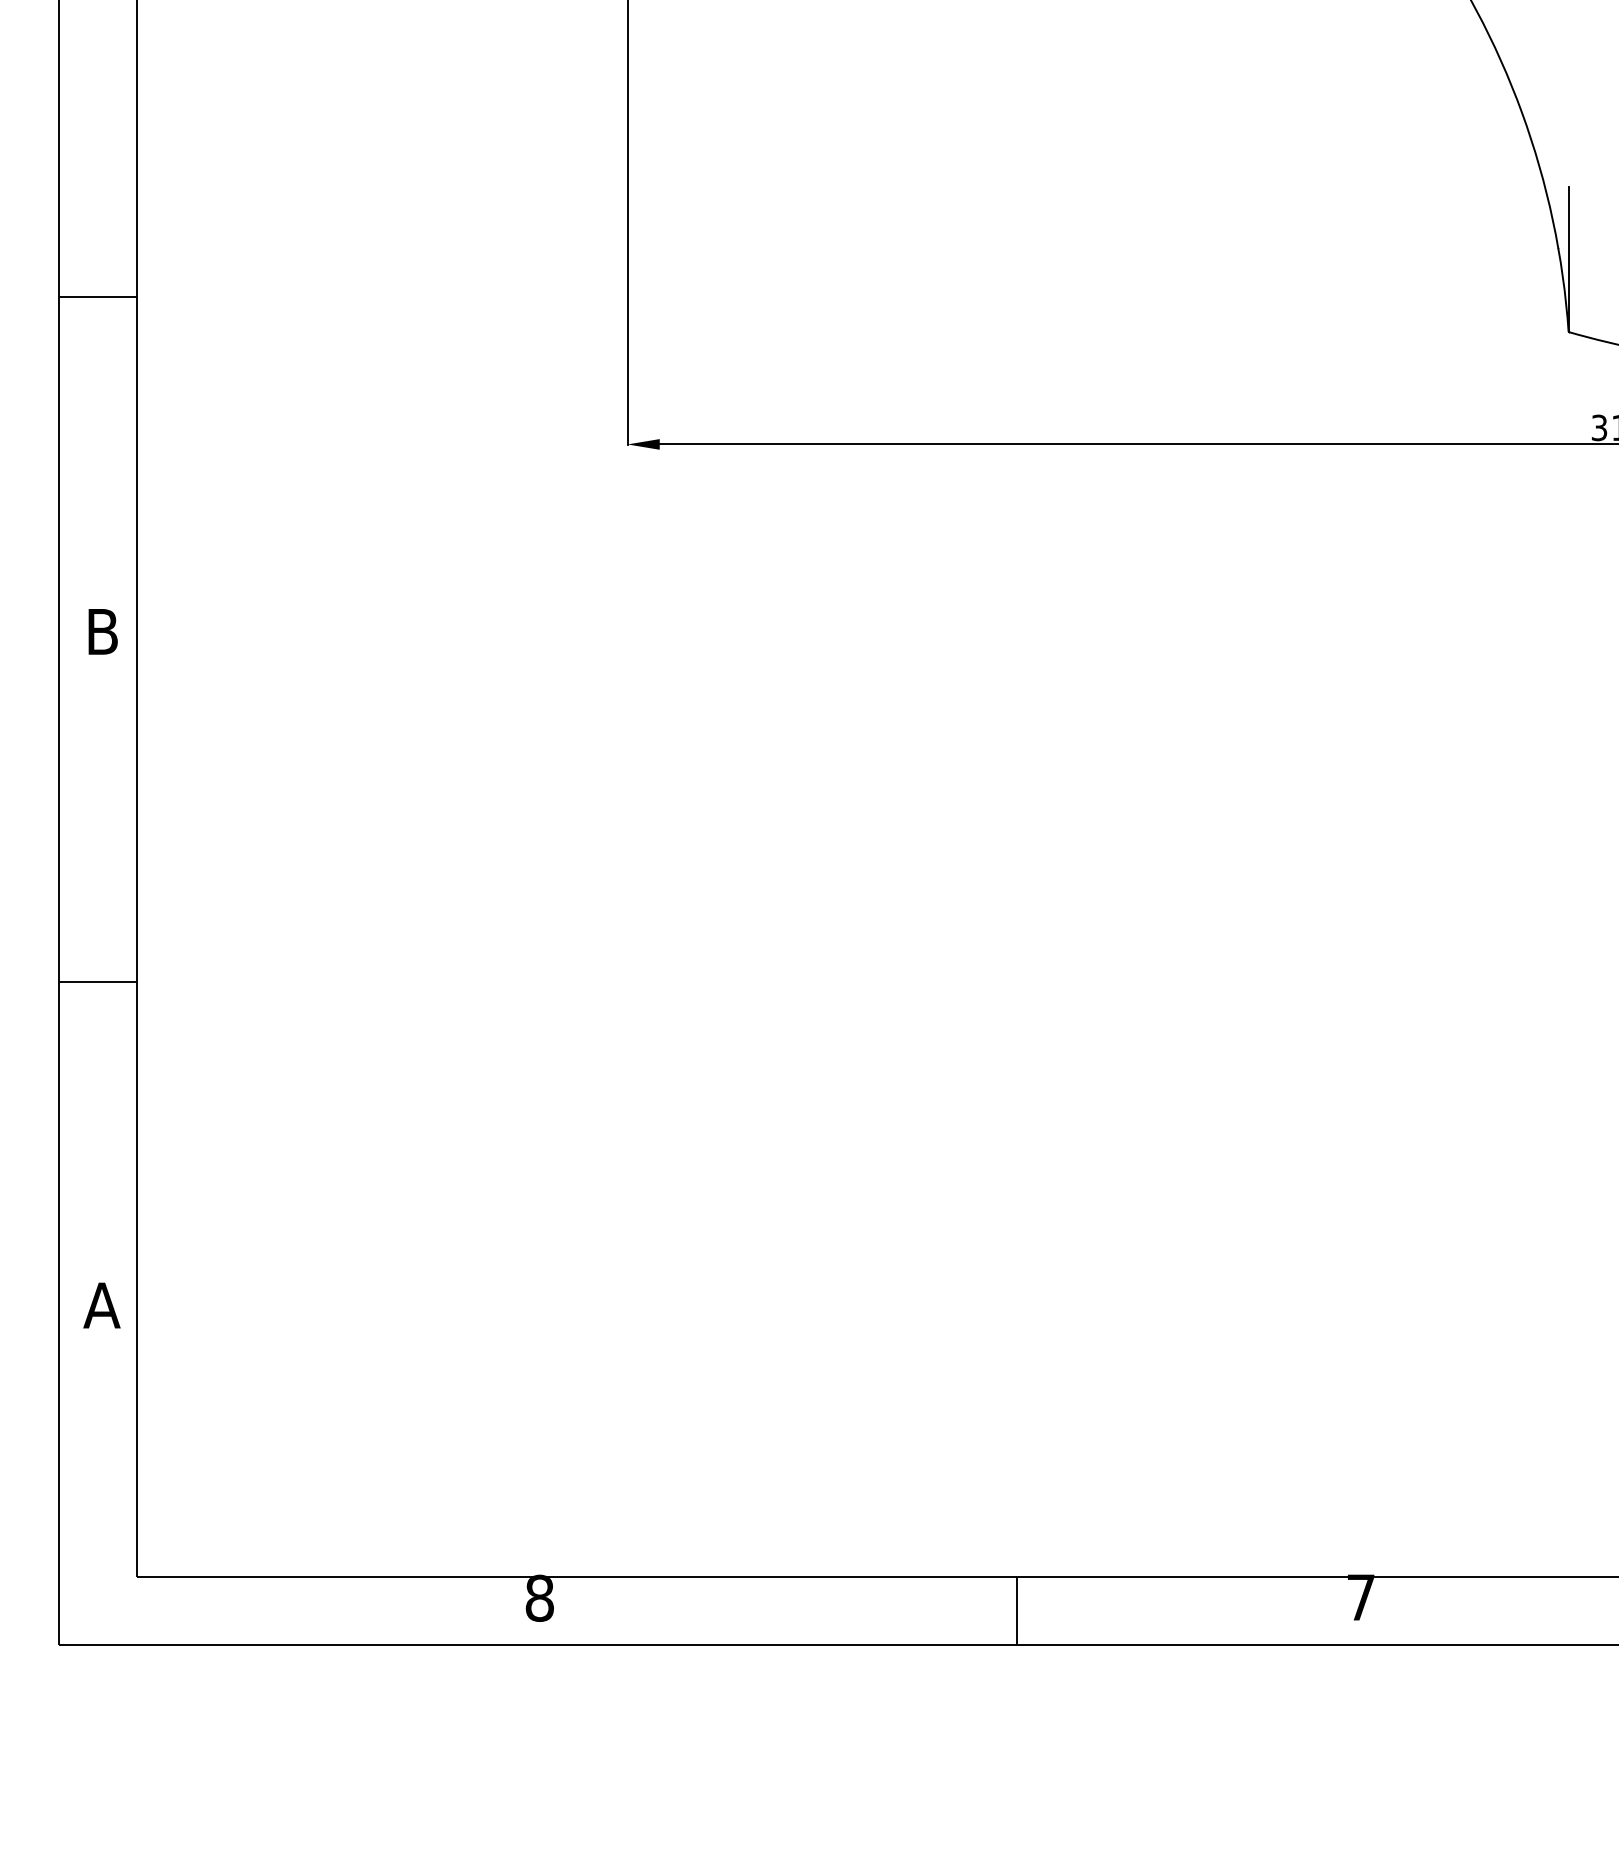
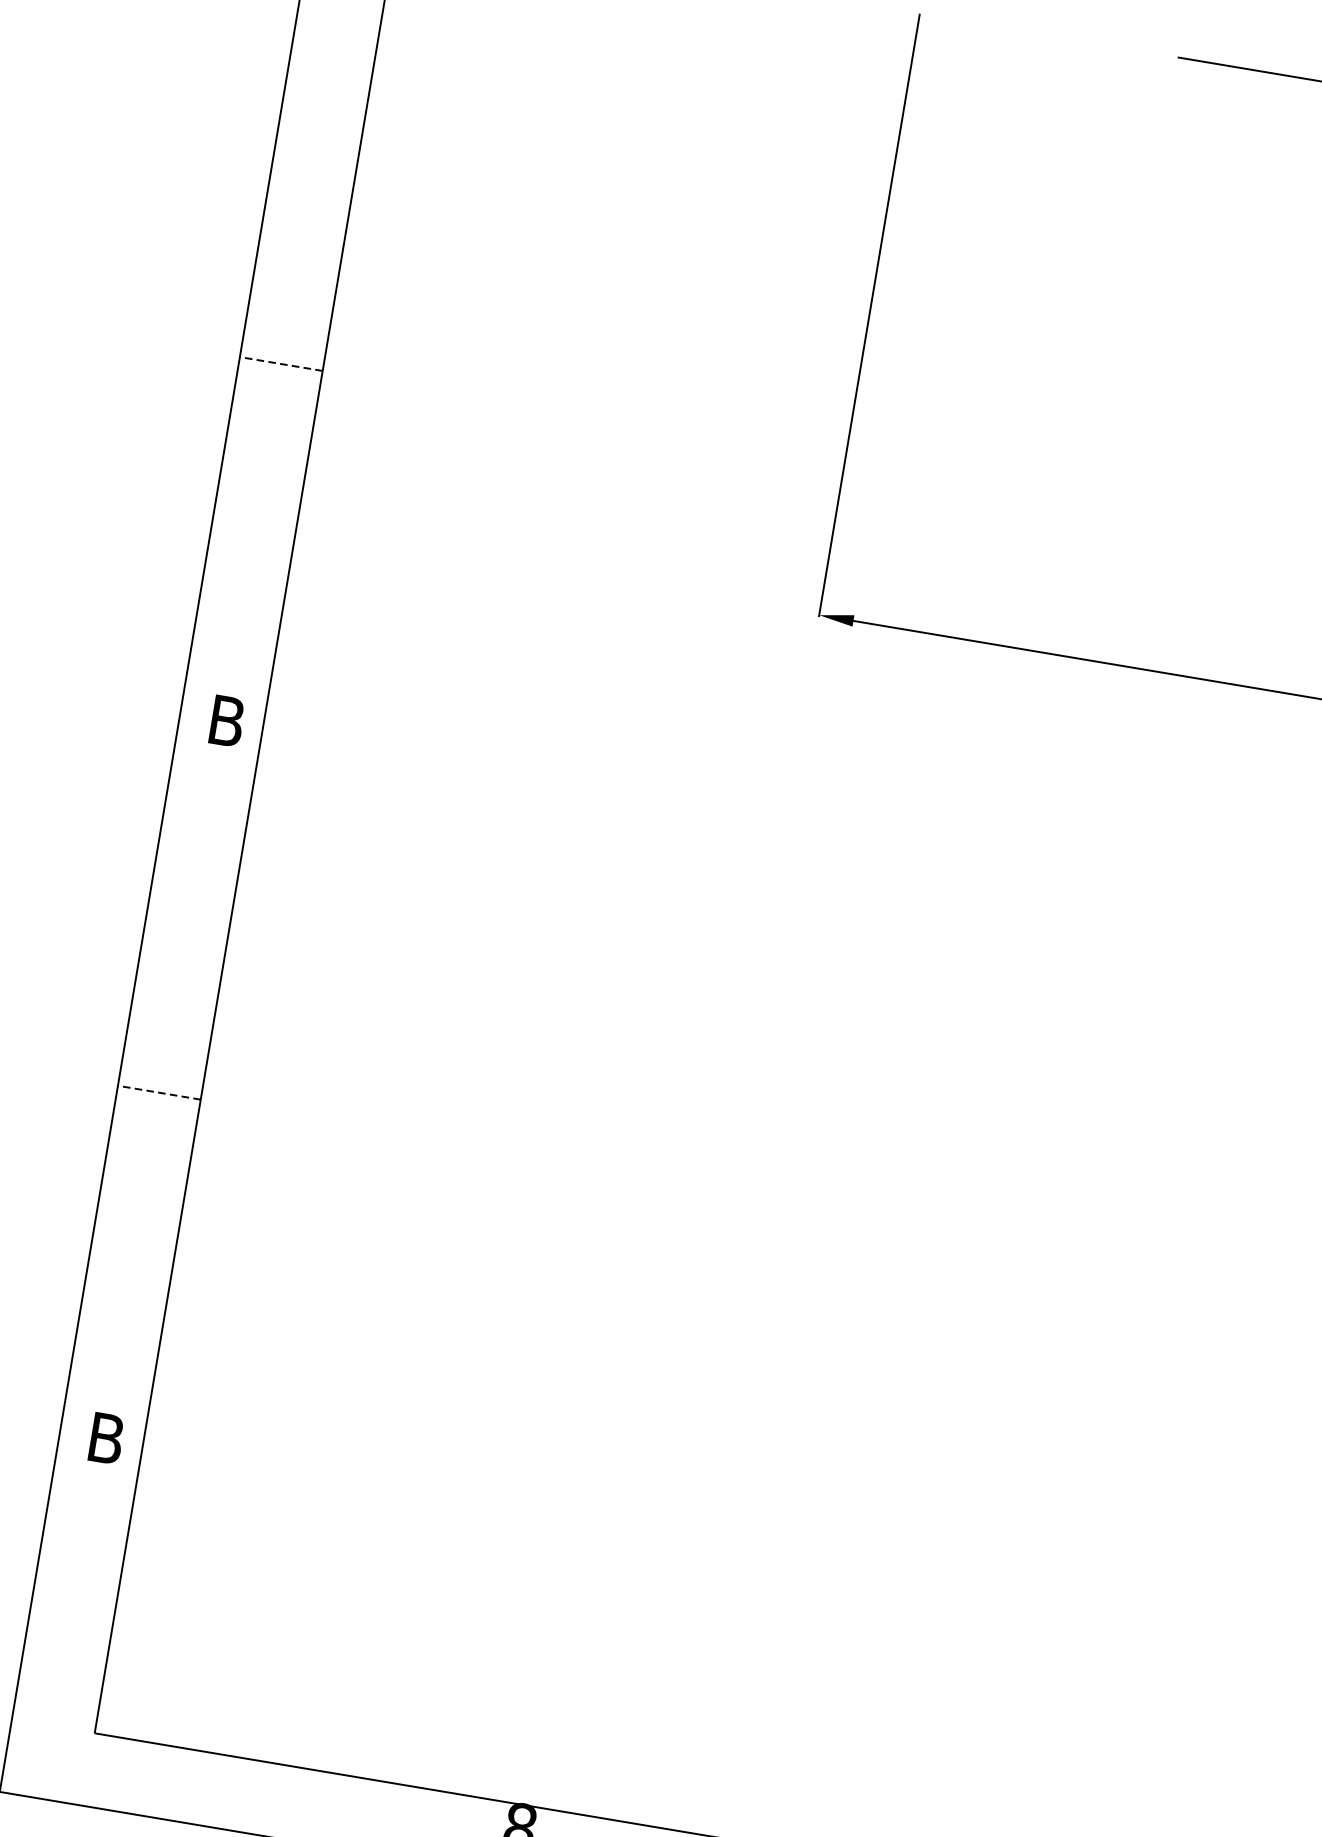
line: (97, 297) -> (280, 364), solid -> dashed
line: (97, 981) -> (159, 1092), solid -> dashed
text: (101, 1305) -> (105, 1438), A -> B

